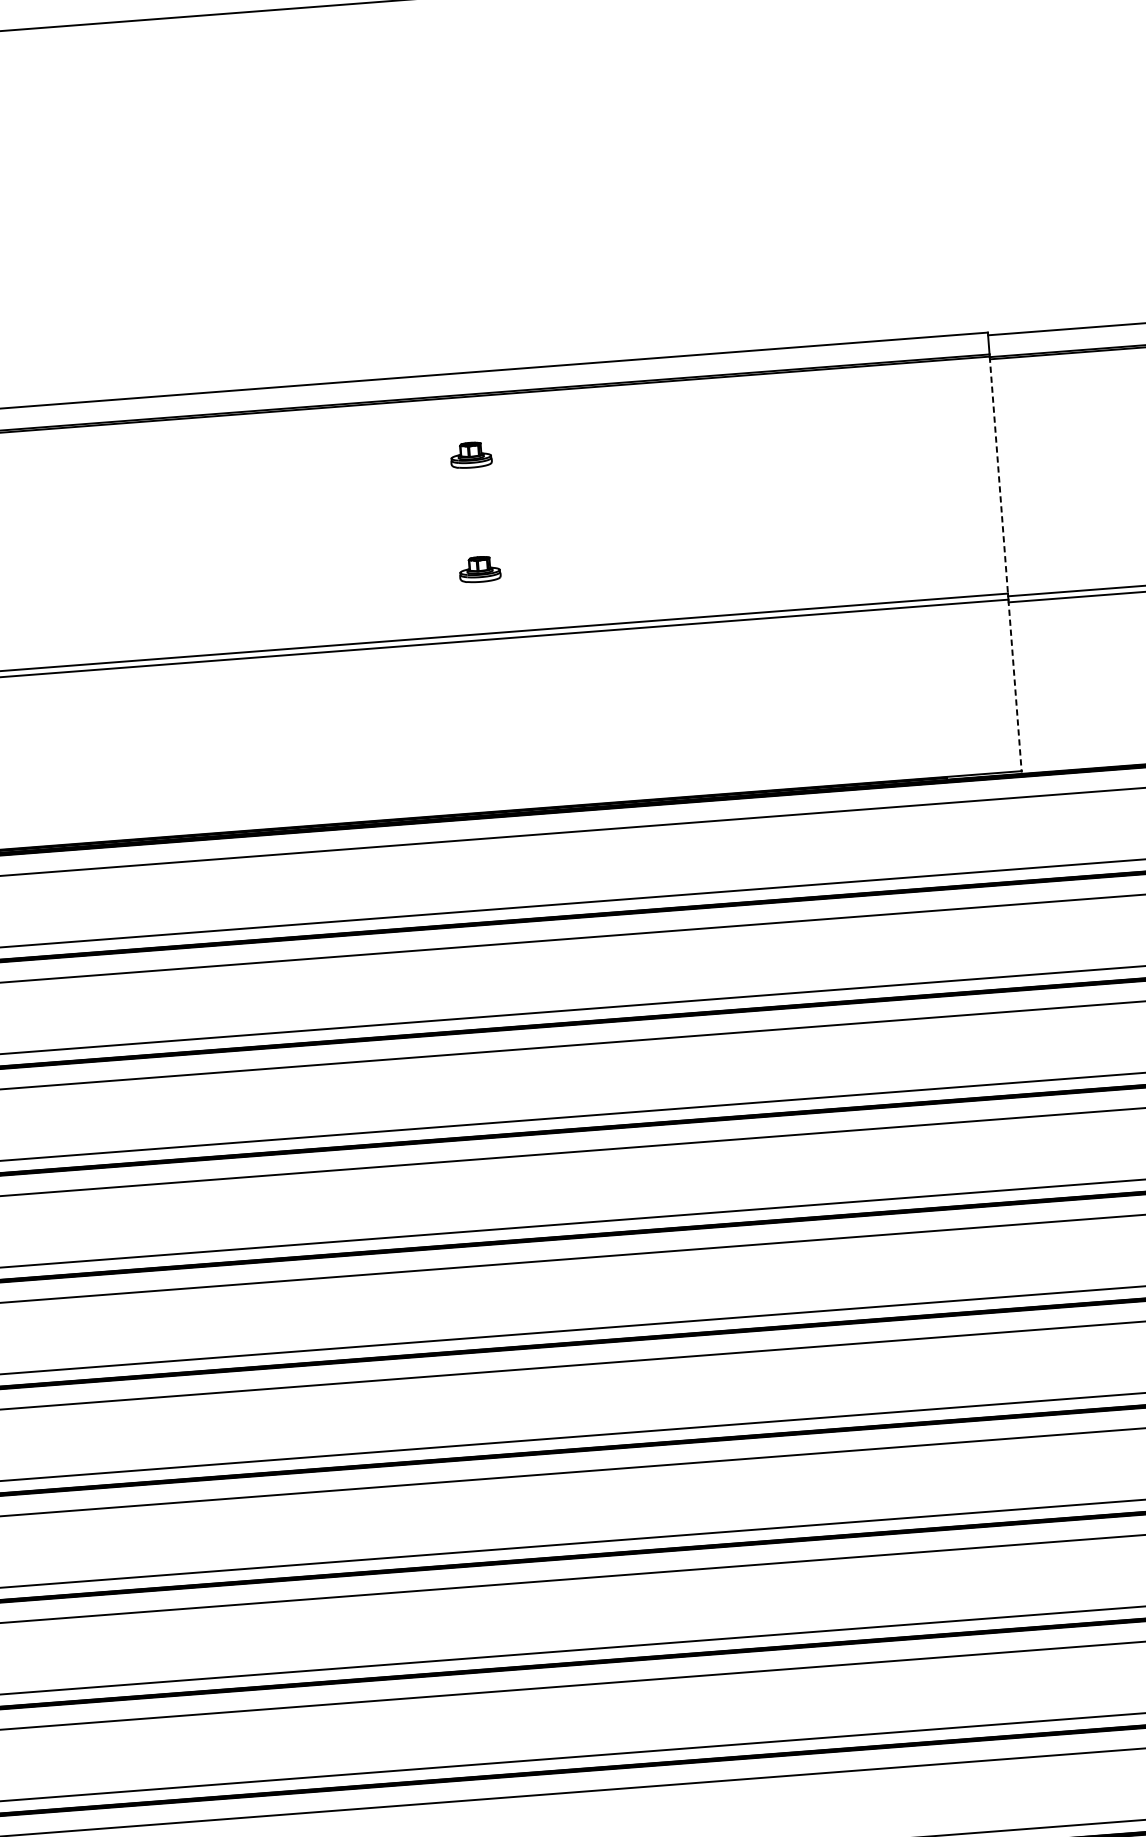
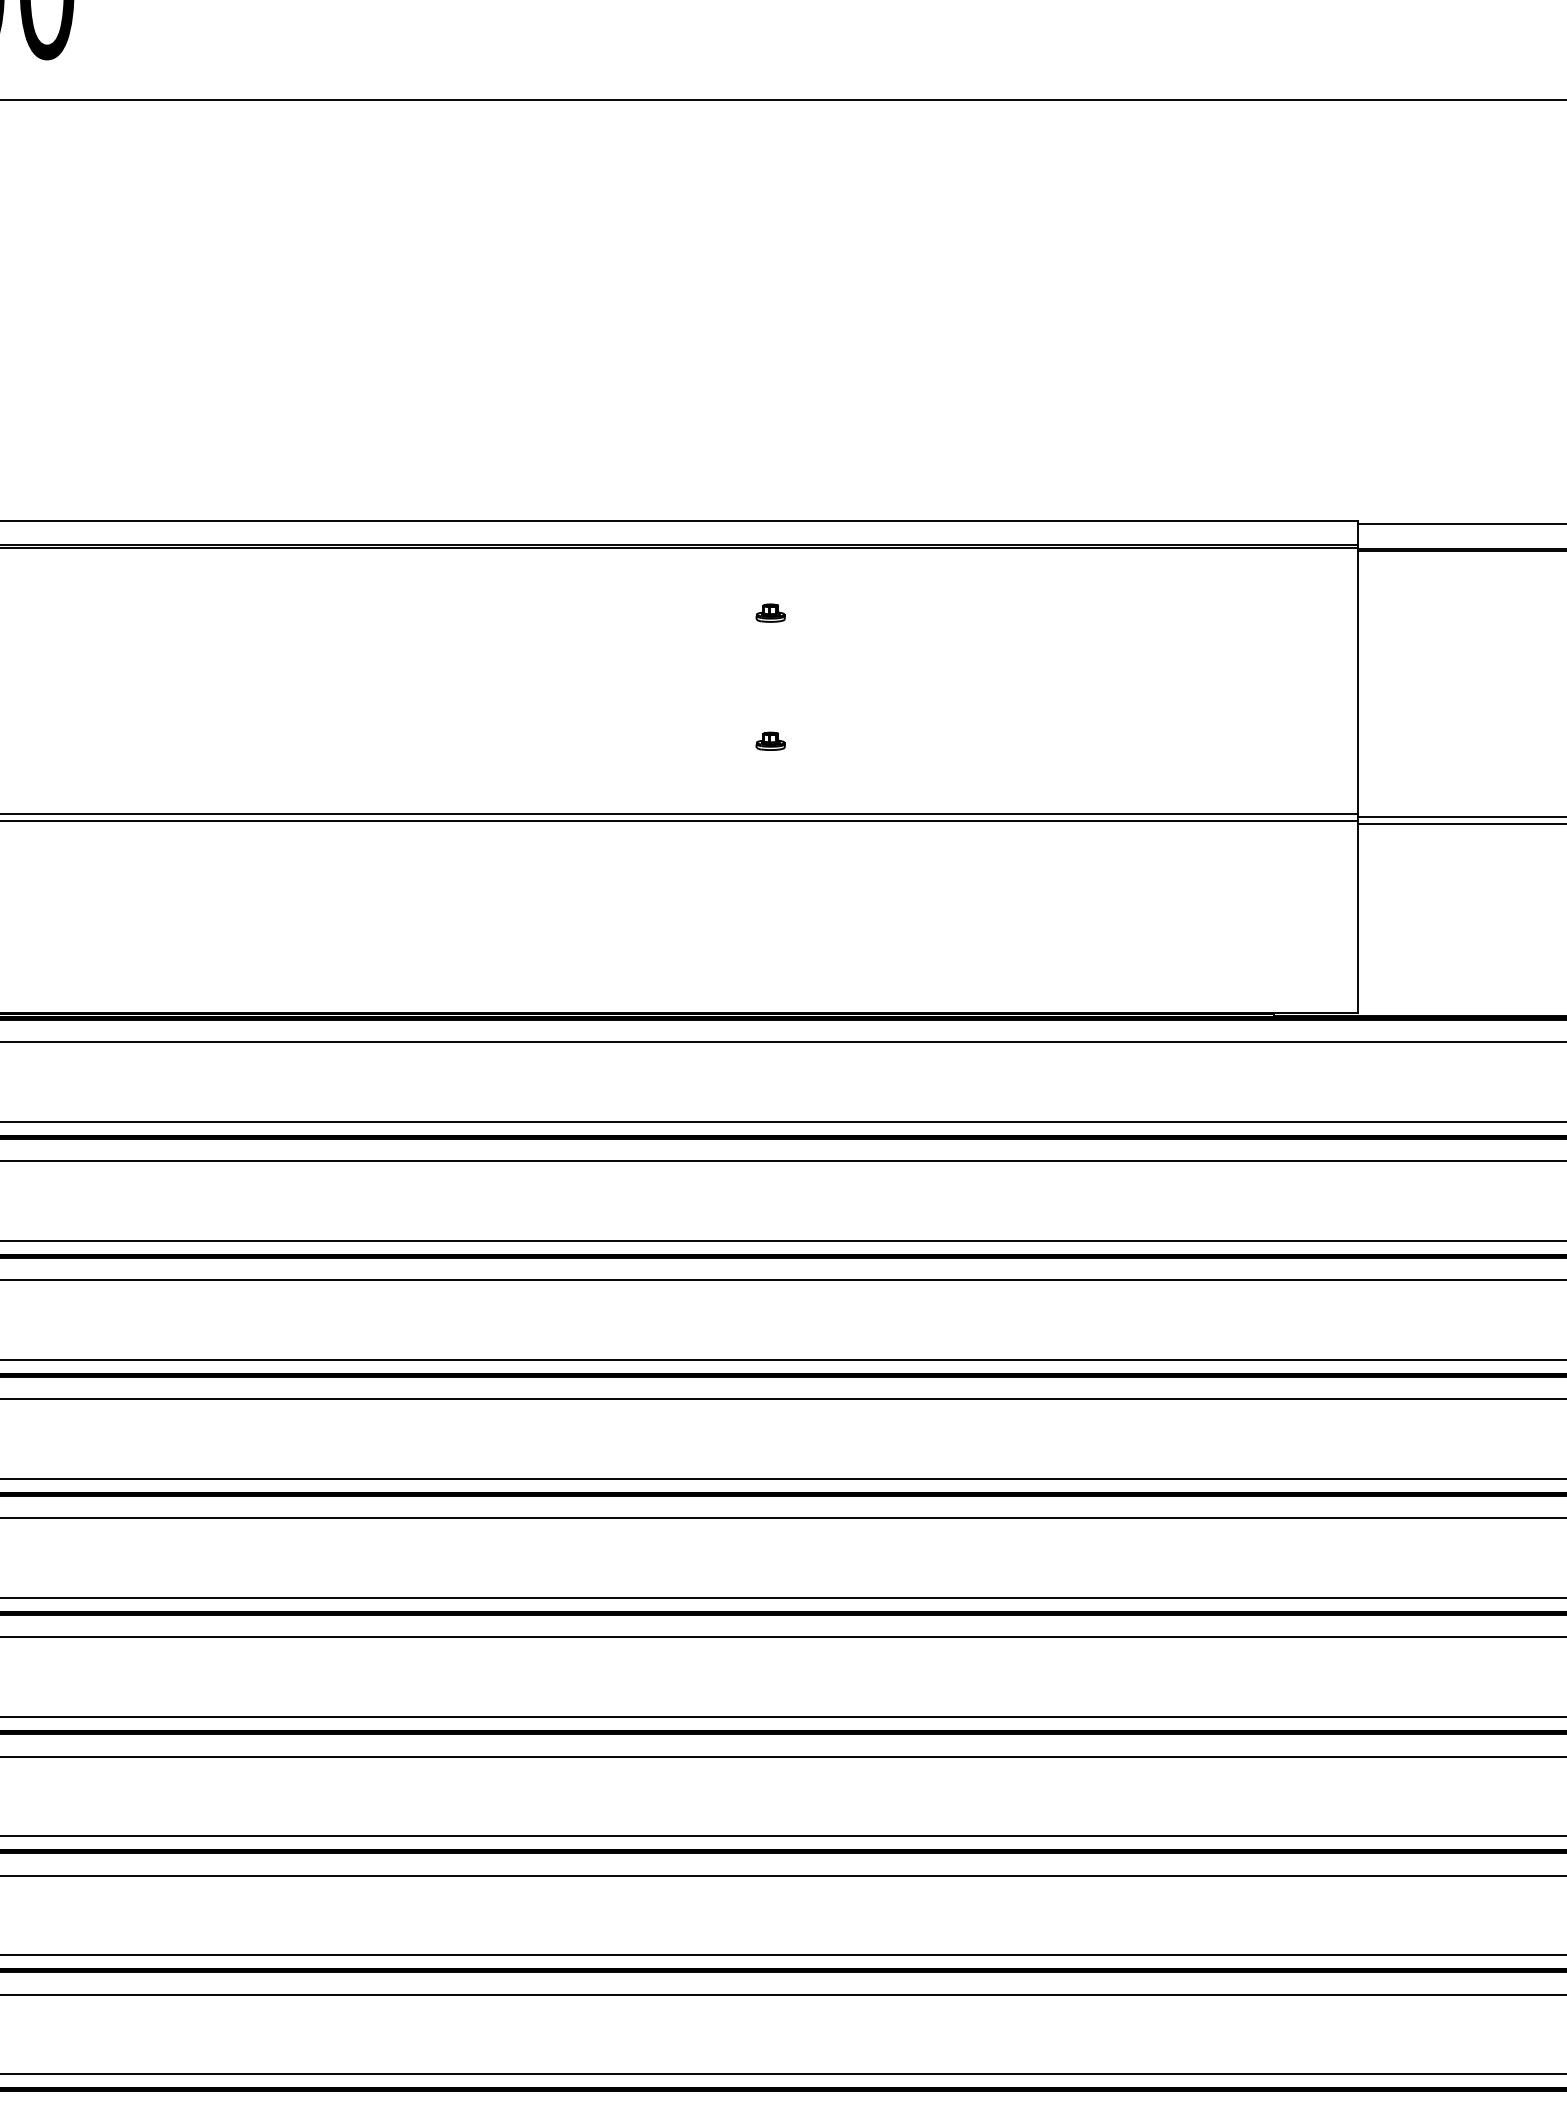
part: (470, 454) -> (770, 612), size x0.62
line: (998, 474) -> (1357, 680), dashed -> solid
part: (479, 568) -> (770, 740), size x0.62
line: (1014, 686) -> (1357, 917), dashed -> solid

